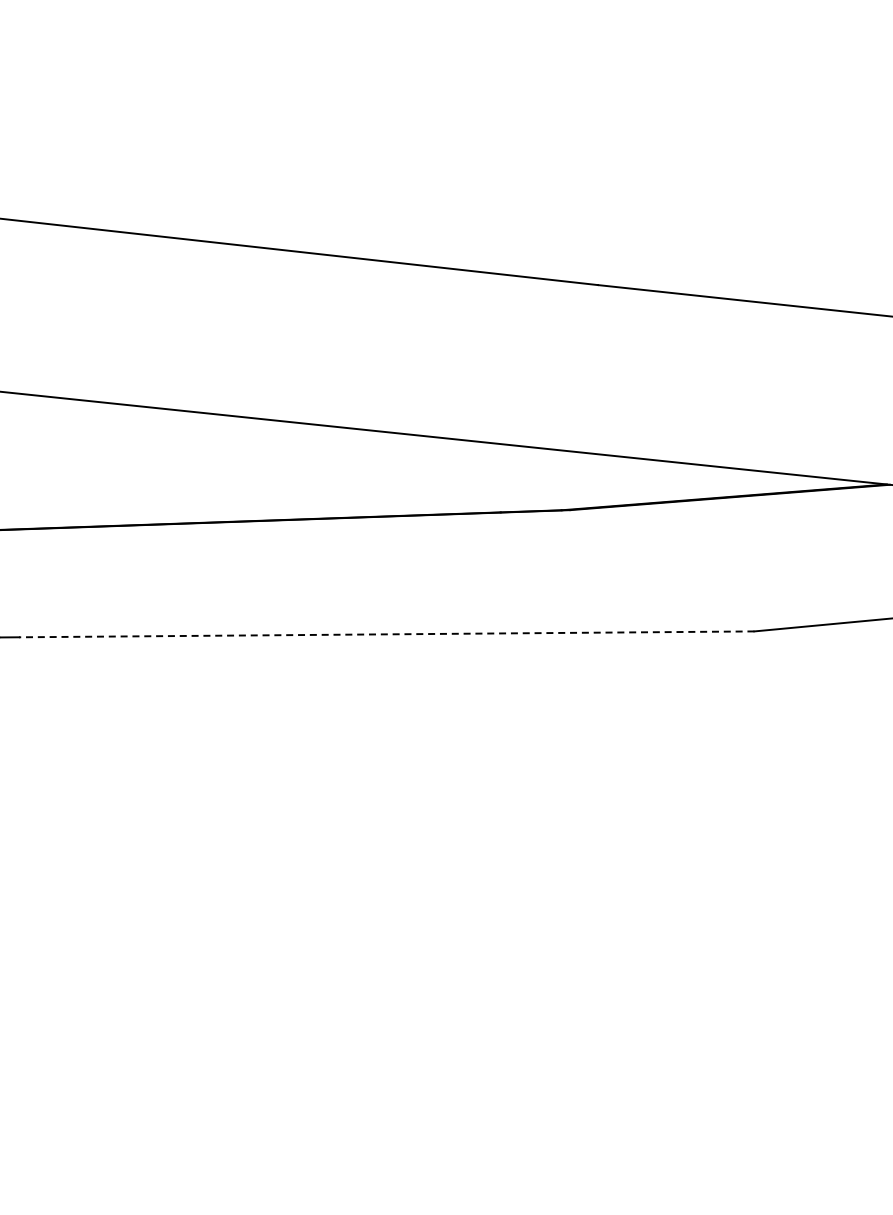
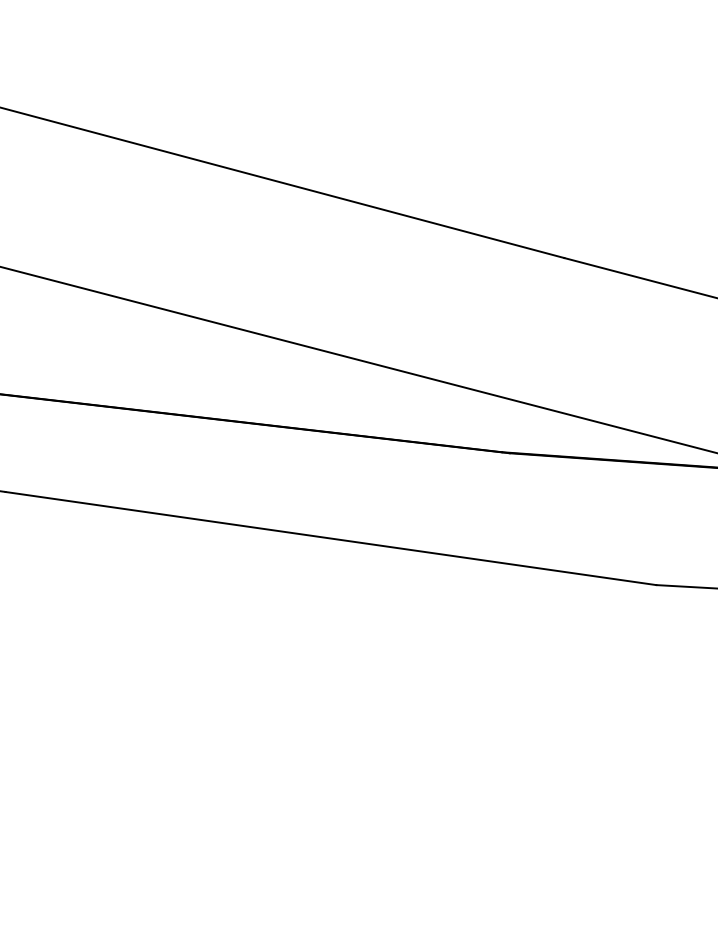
line: (386, 634) -> (330, 538), dashed -> solid

